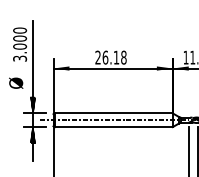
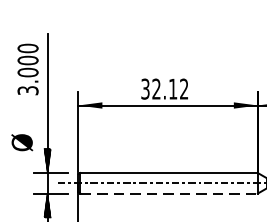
text: (110, 57) -> (164, 88), 26.18 -> 32.12
text: (16, 82) -> (22, 141), moved
line: (113, 127) -> (168, 194), solid -> dashed

